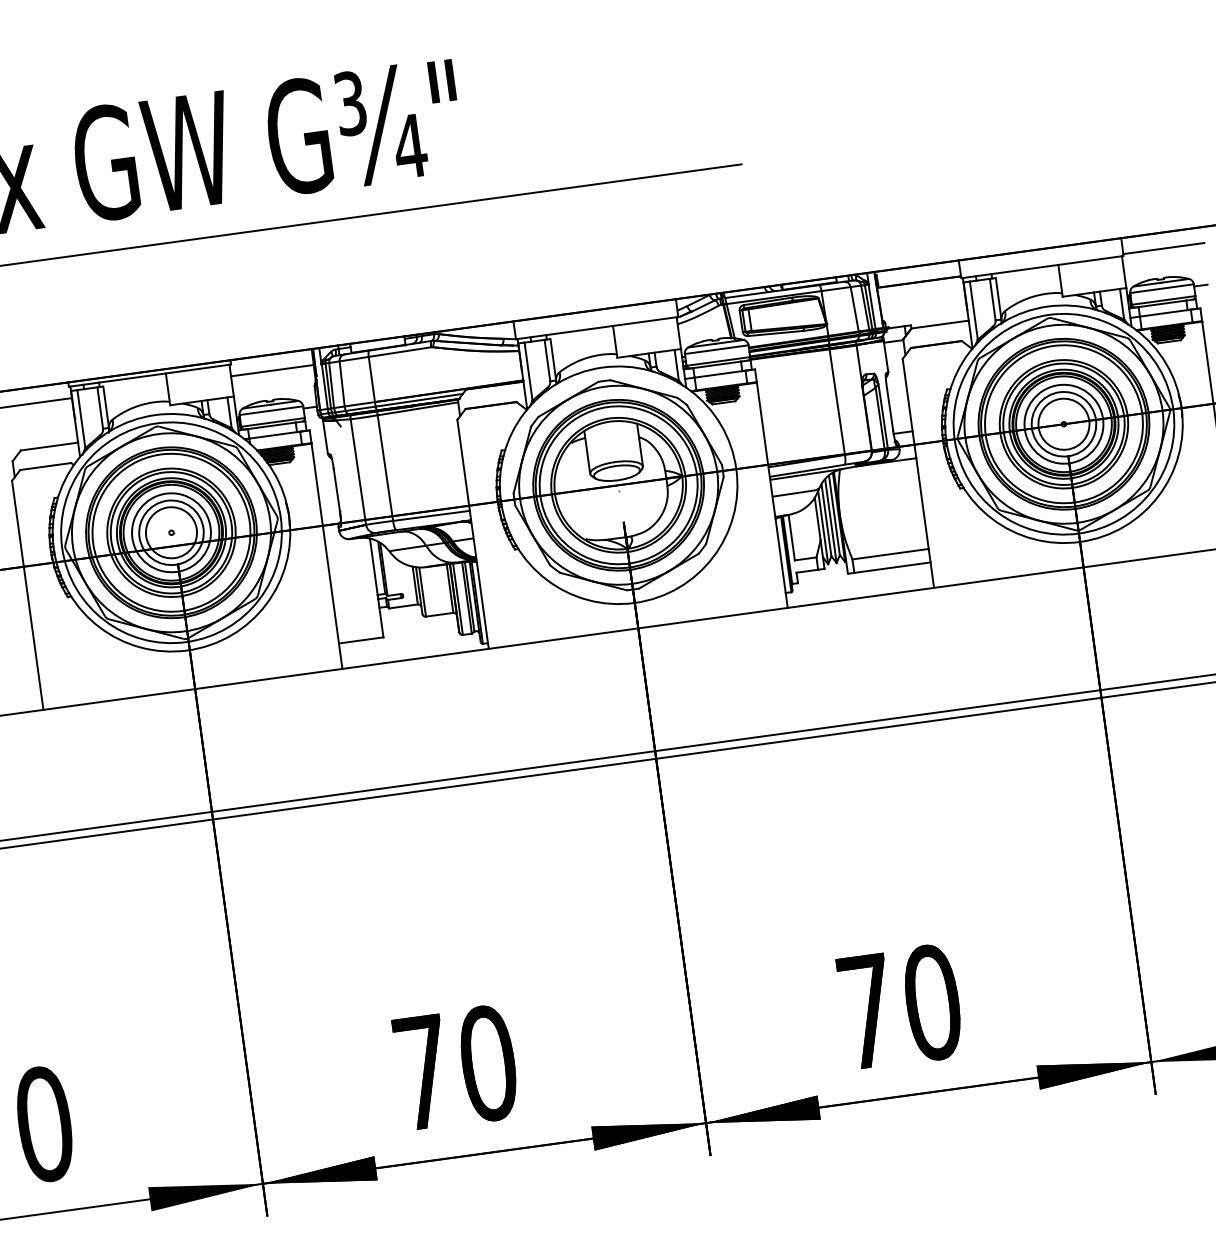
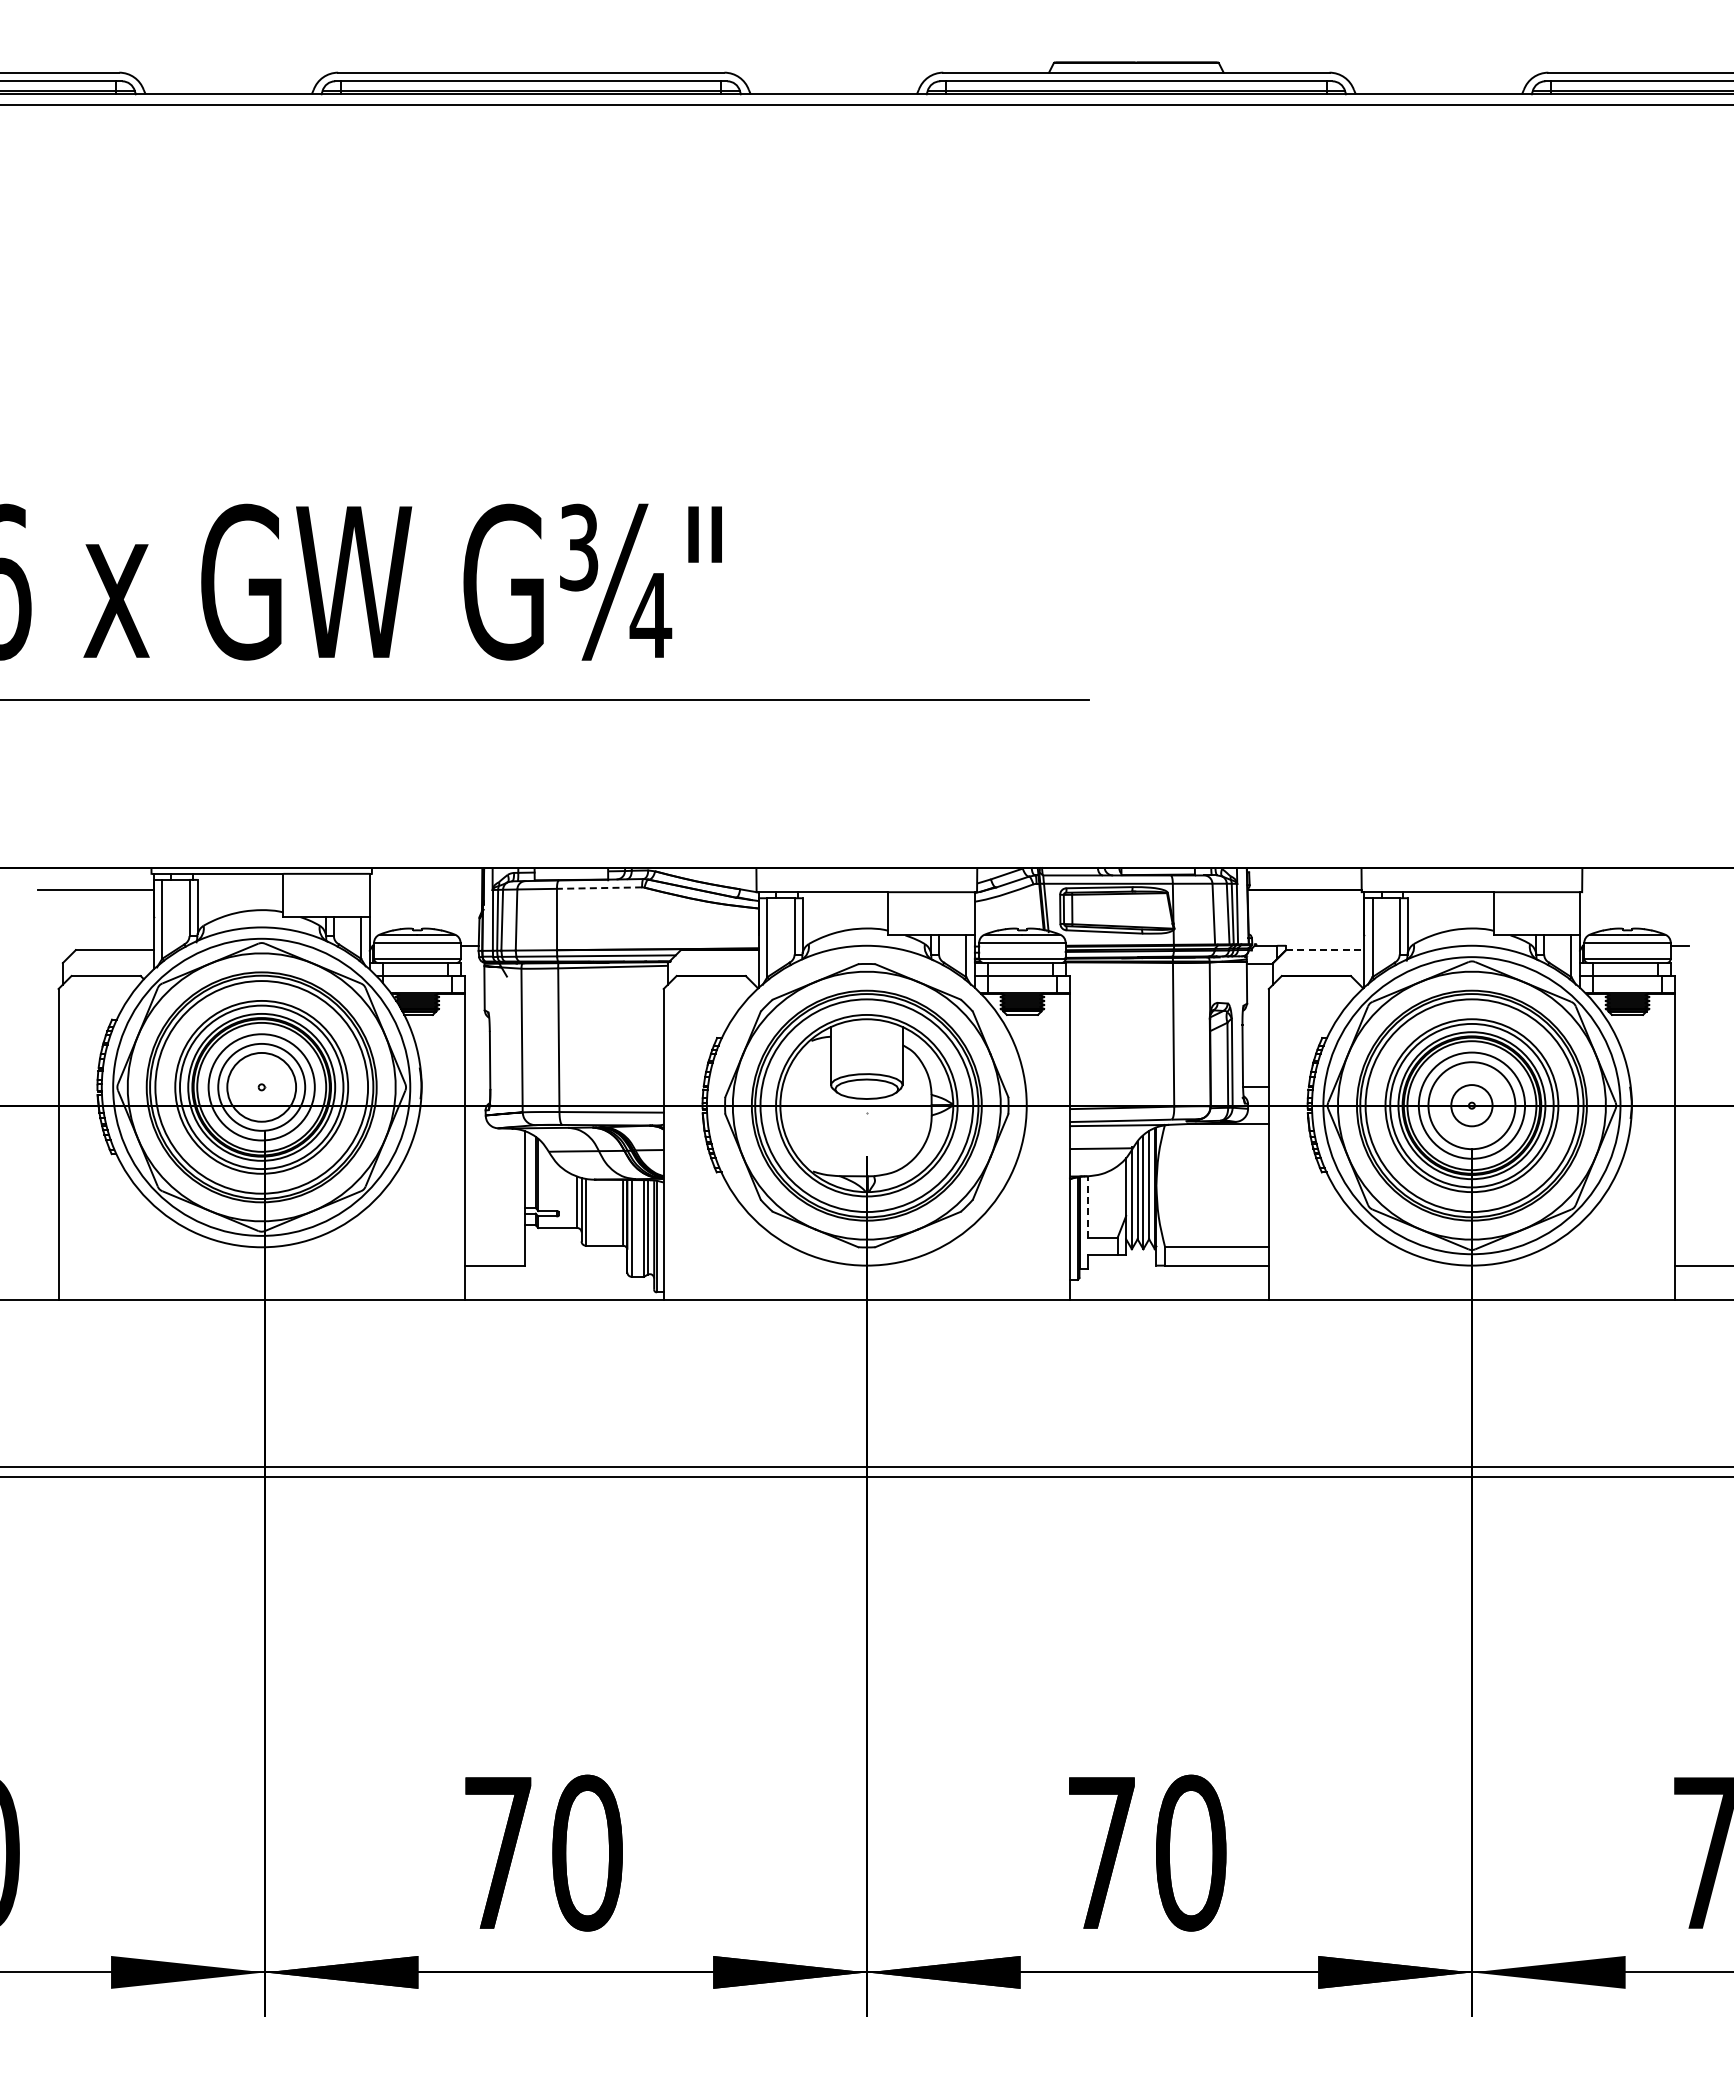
line: (1164, 248) -> (1637, 889), removed
line: (939, 324) -> (1324, 950), solid -> dashed
line: (400, 352) -> (599, 888), solid -> dashed
line: (272, 370) -> (425, 889), removed
circle: (1063, 424) -> (1471, 1105), size x0.6
line: (792, 537) -> (1088, 1207), solid -> dashed

